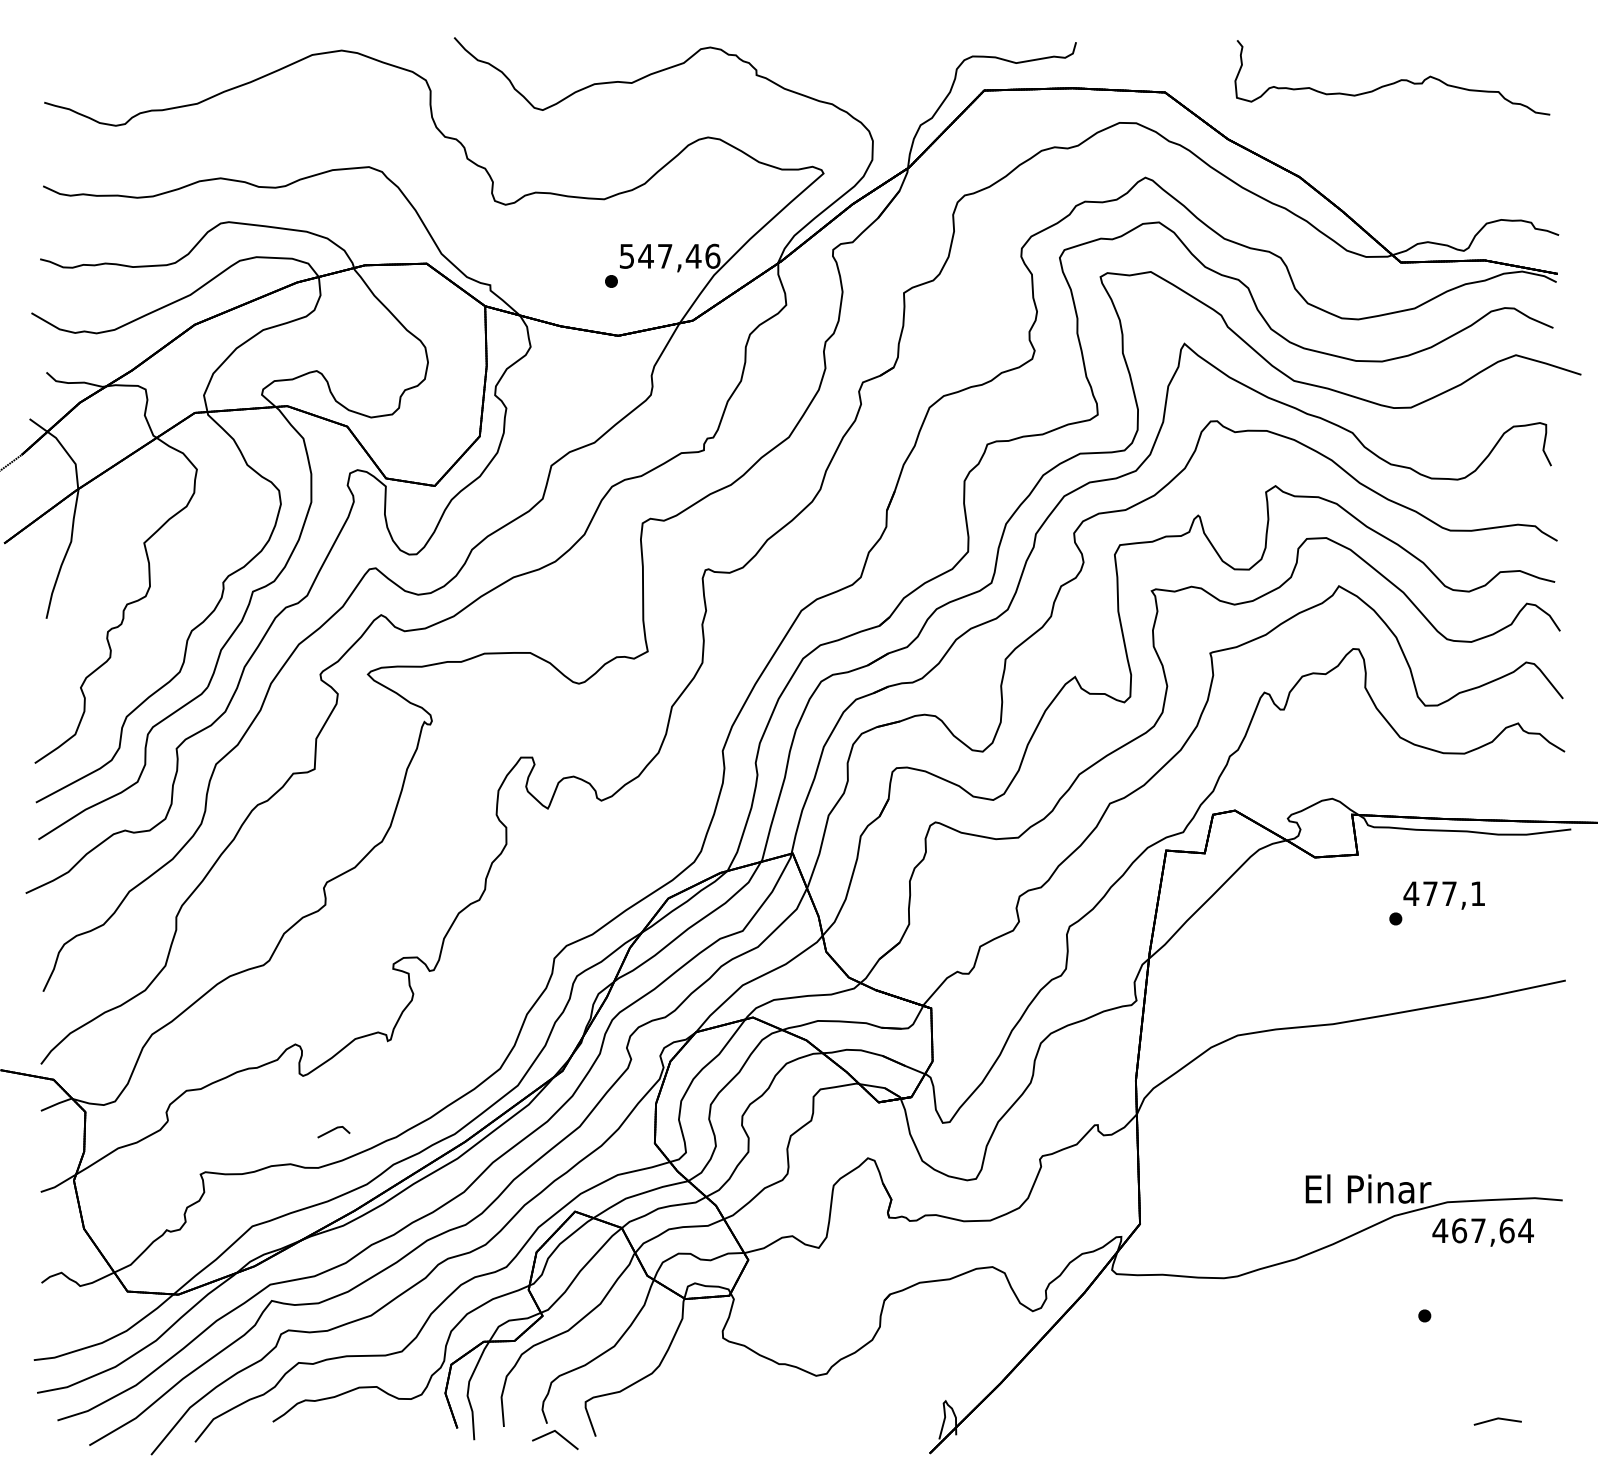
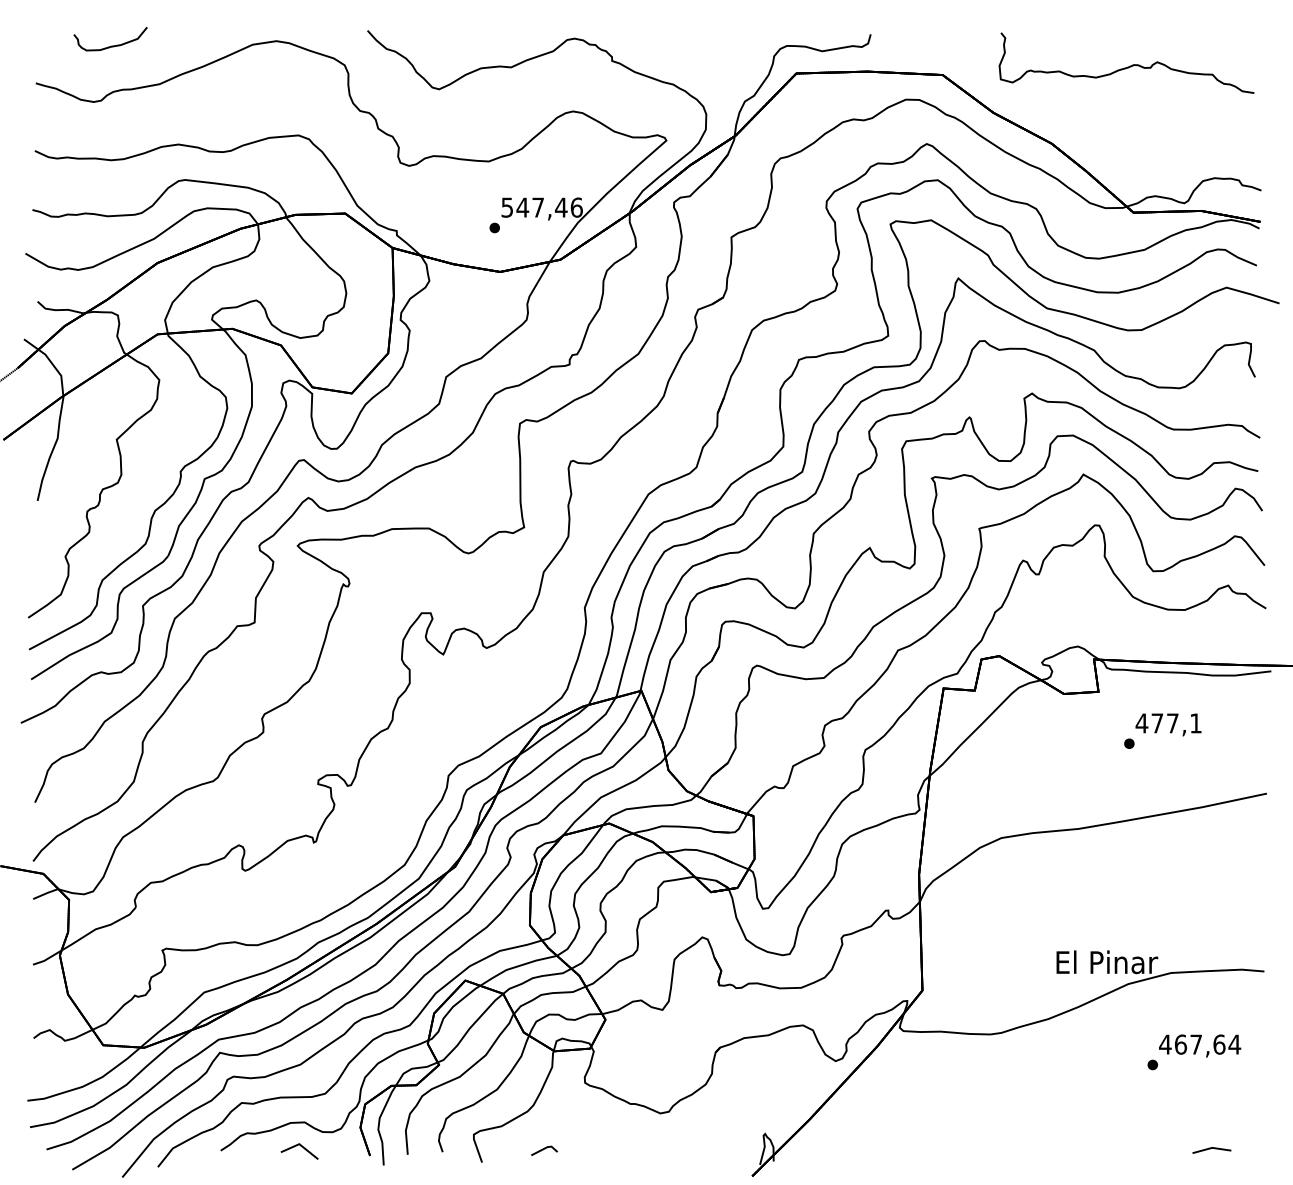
curve: (136, 56) -> (110, 45), added
part: (333, 1132) -> (544, 1151), moved
text: (1482, 1232) -> (1199, 1046), moved
line: (557, 1434) -> (301, 1147), moved

